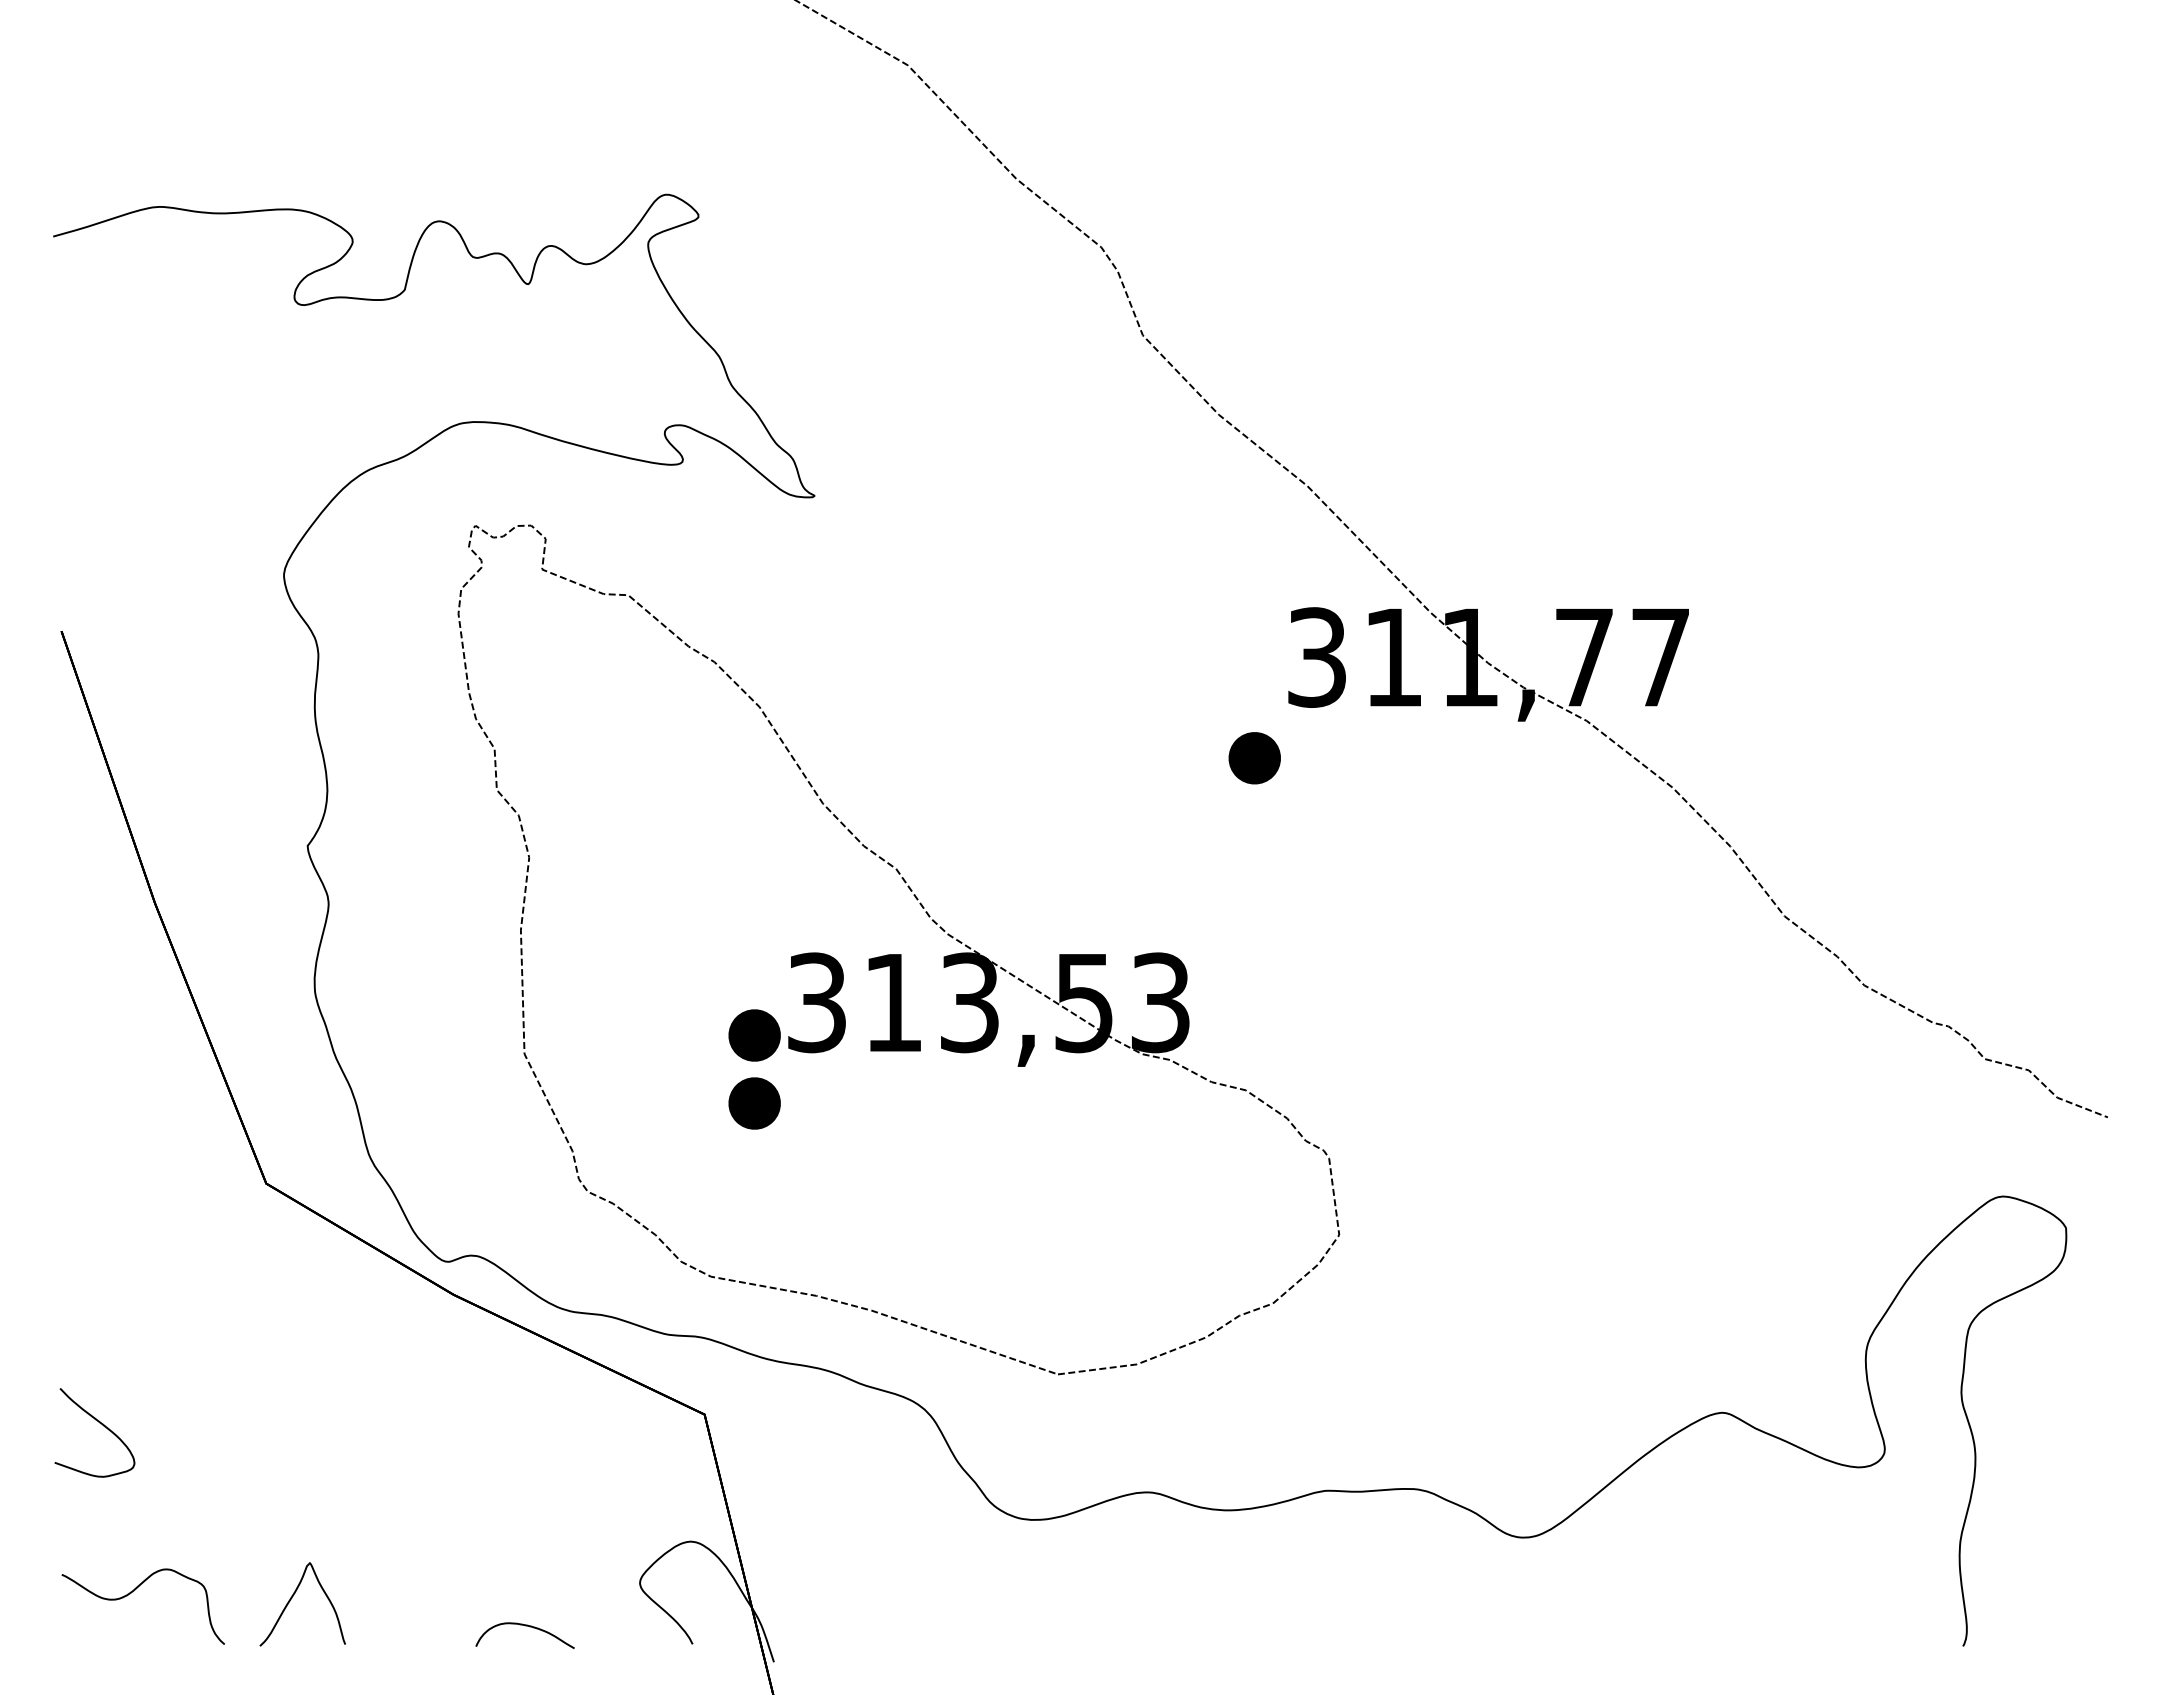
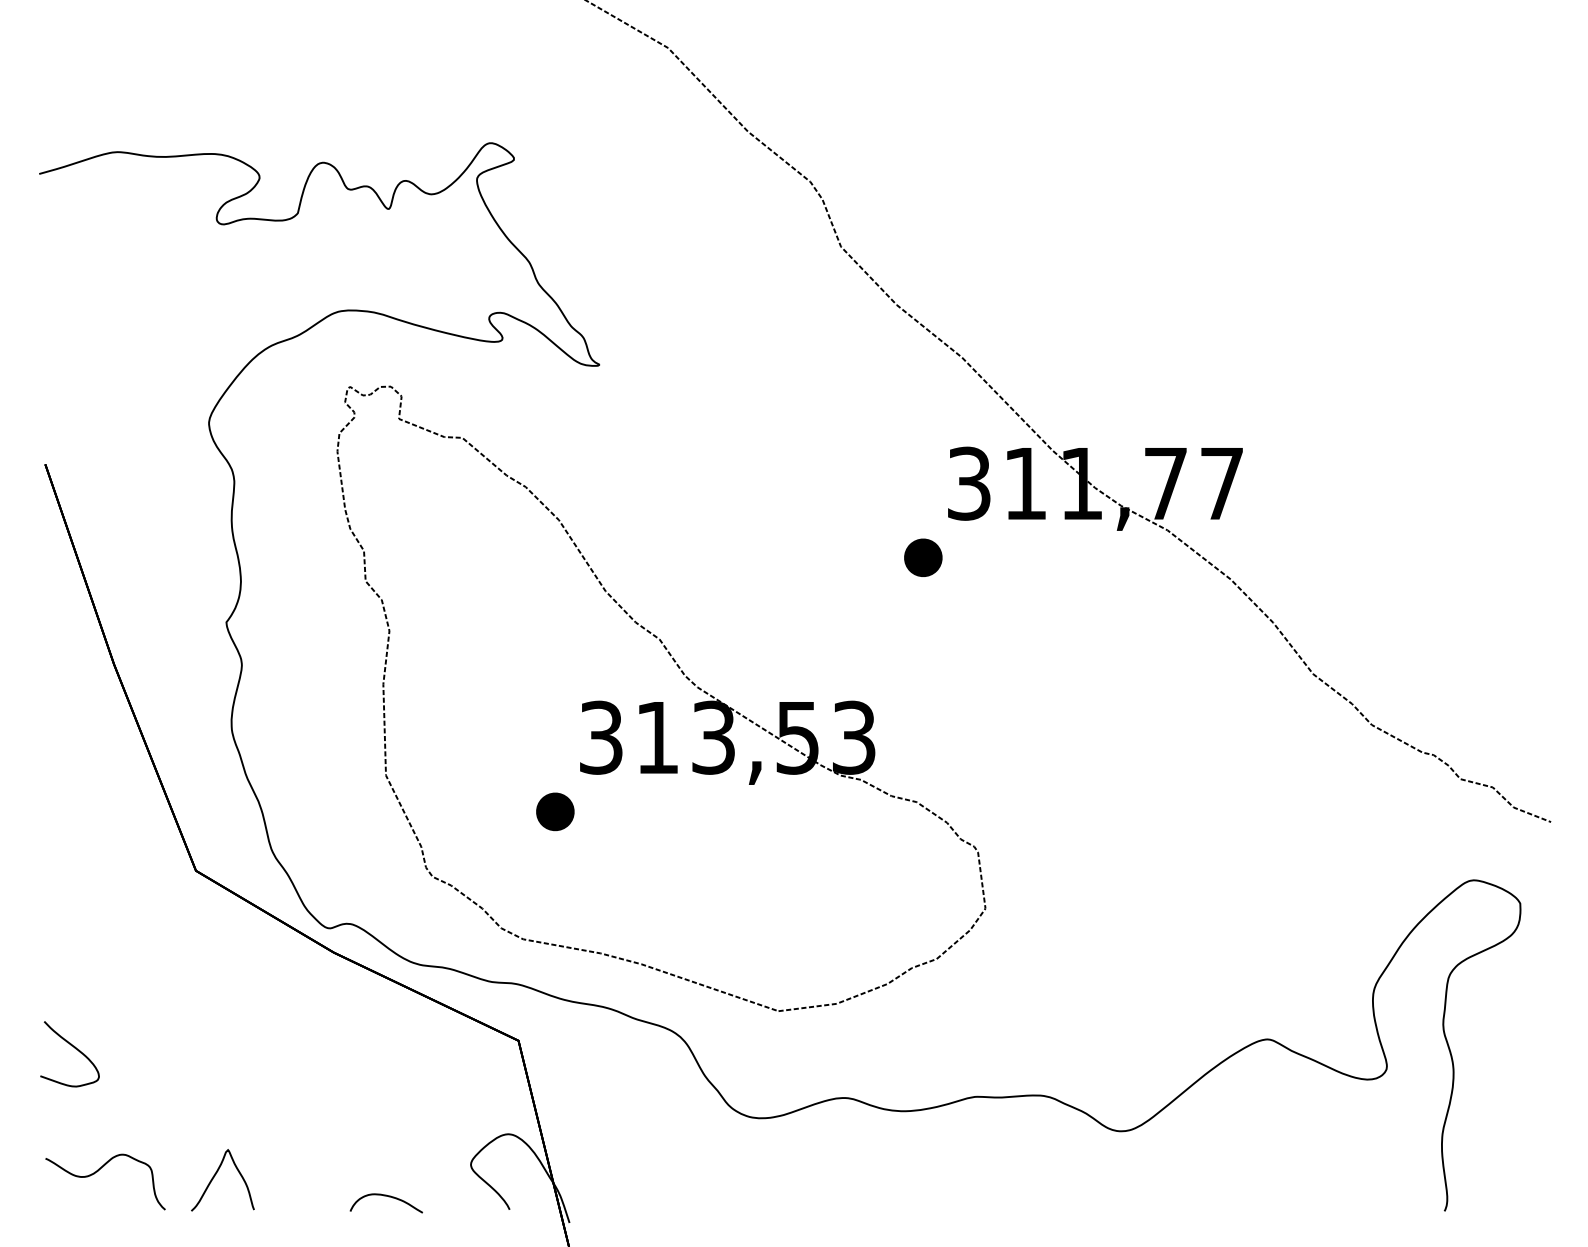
part: (754, 1035) -> (555, 761), removed

